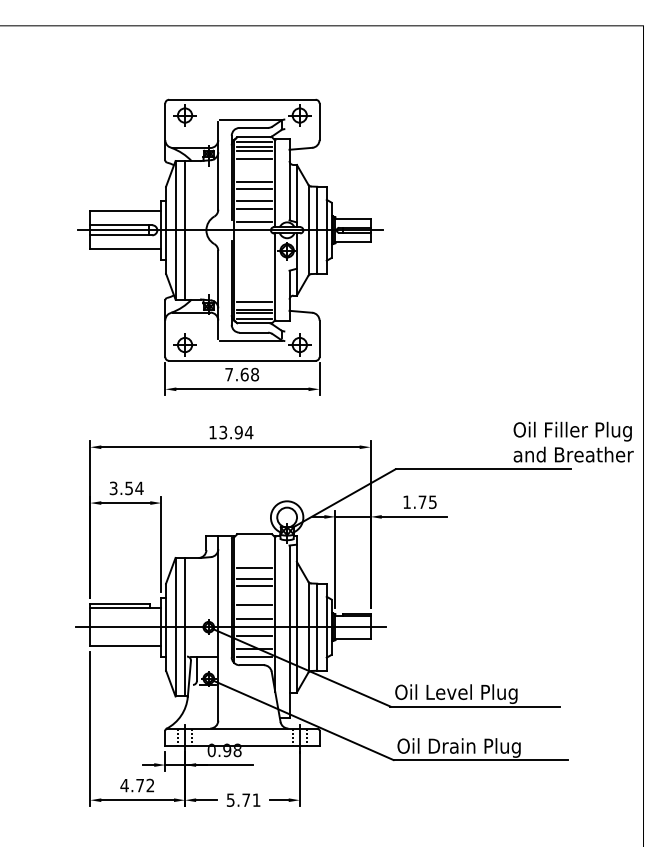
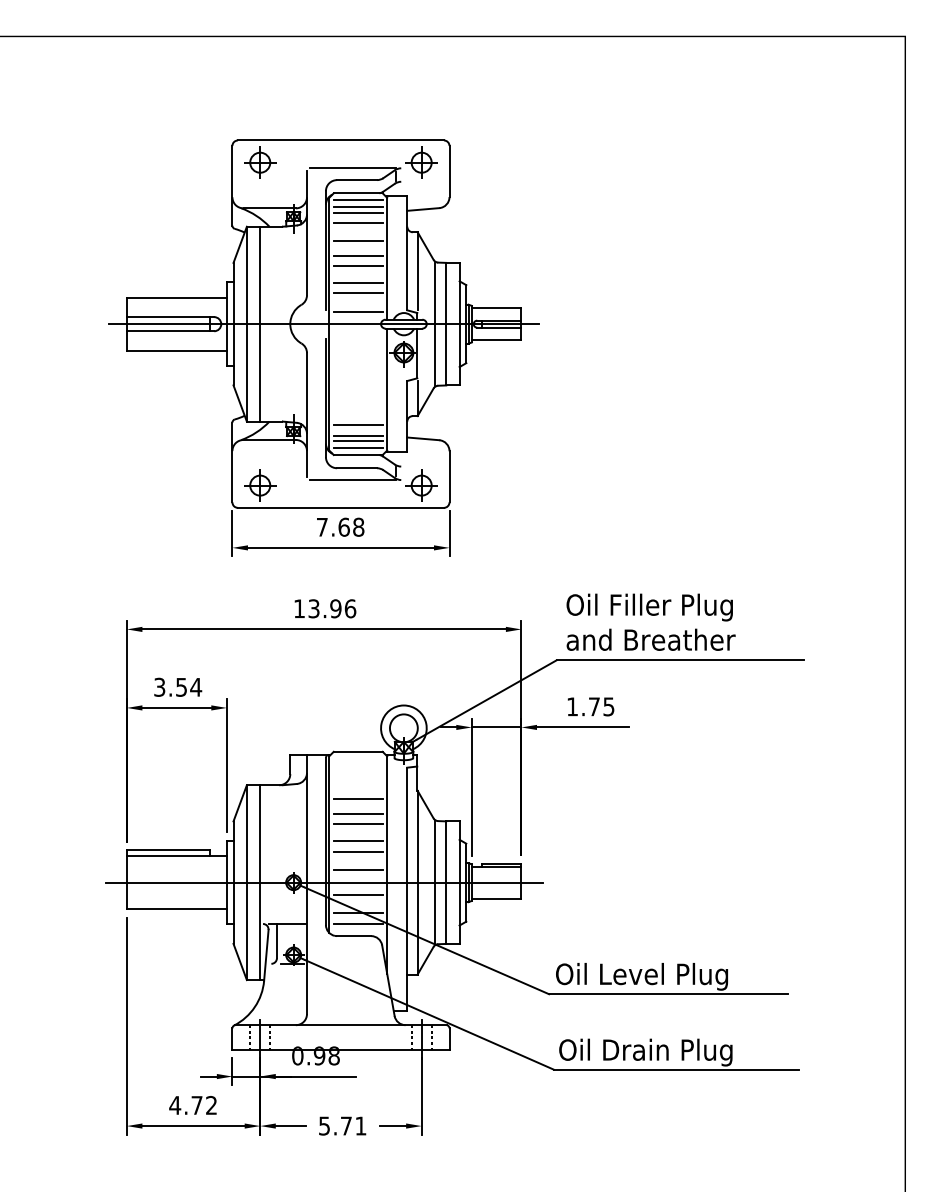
line: (254, 170) -> (357, 240), added
text: (249, 432) -> (350, 608), 13.94 -> 13.96
text: (573, 441) -> (650, 621), moved
line: (254, 597) -> (357, 841), added

